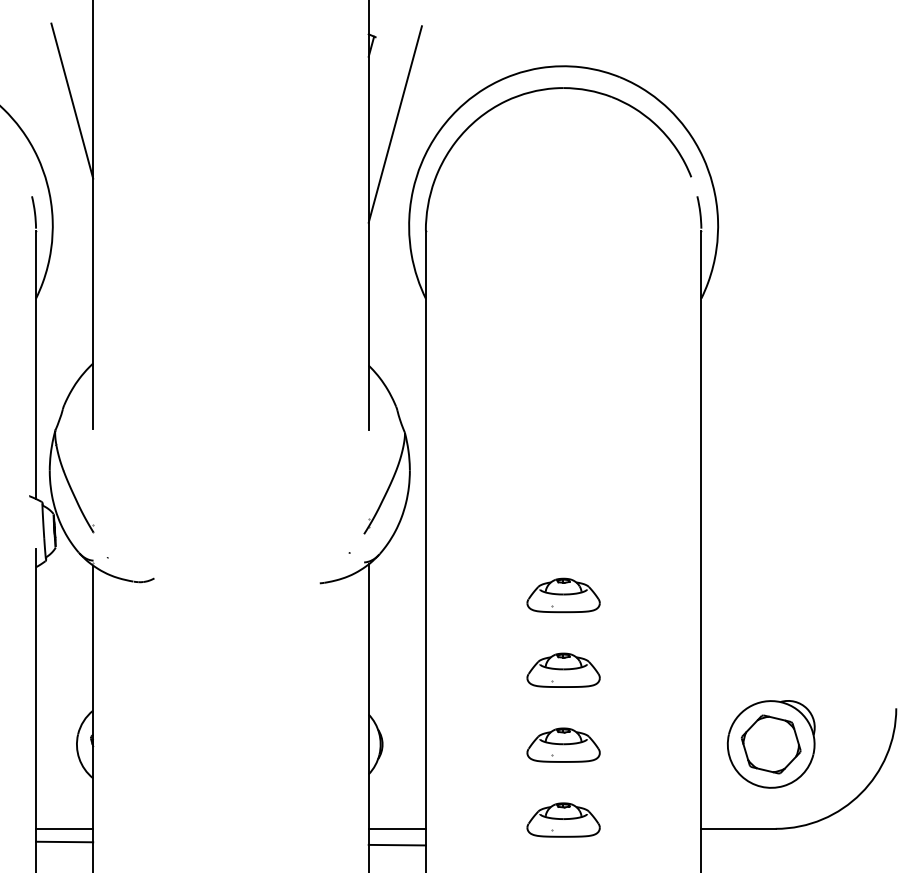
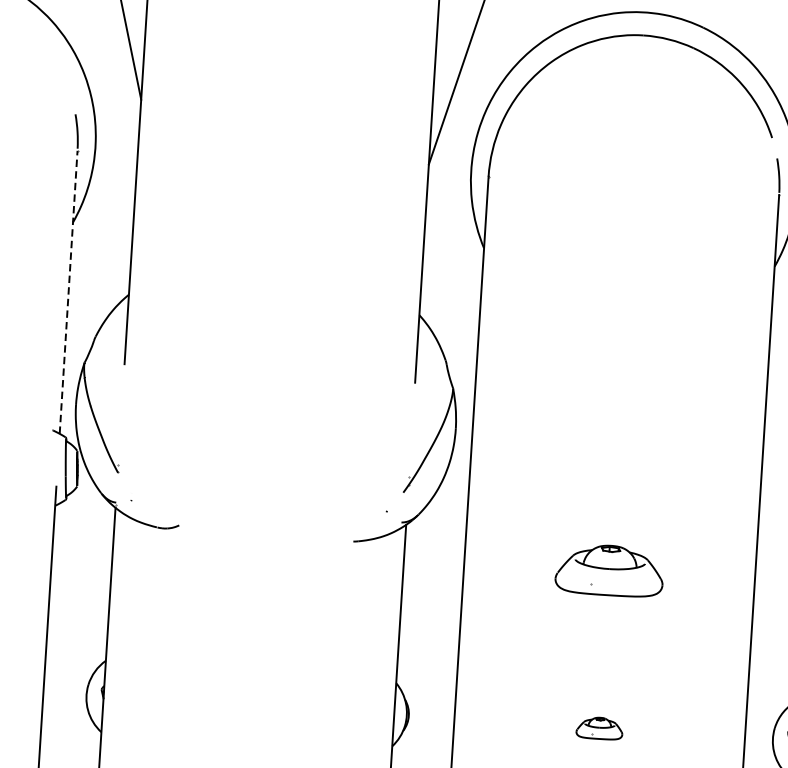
line: (36, 364) -> (69, 291), solid -> dashed
part: (563, 595) -> (609, 570), size x1.4
part: (563, 669) -> (604, 648), removed
part: (563, 744) -> (599, 727), size x0.6

